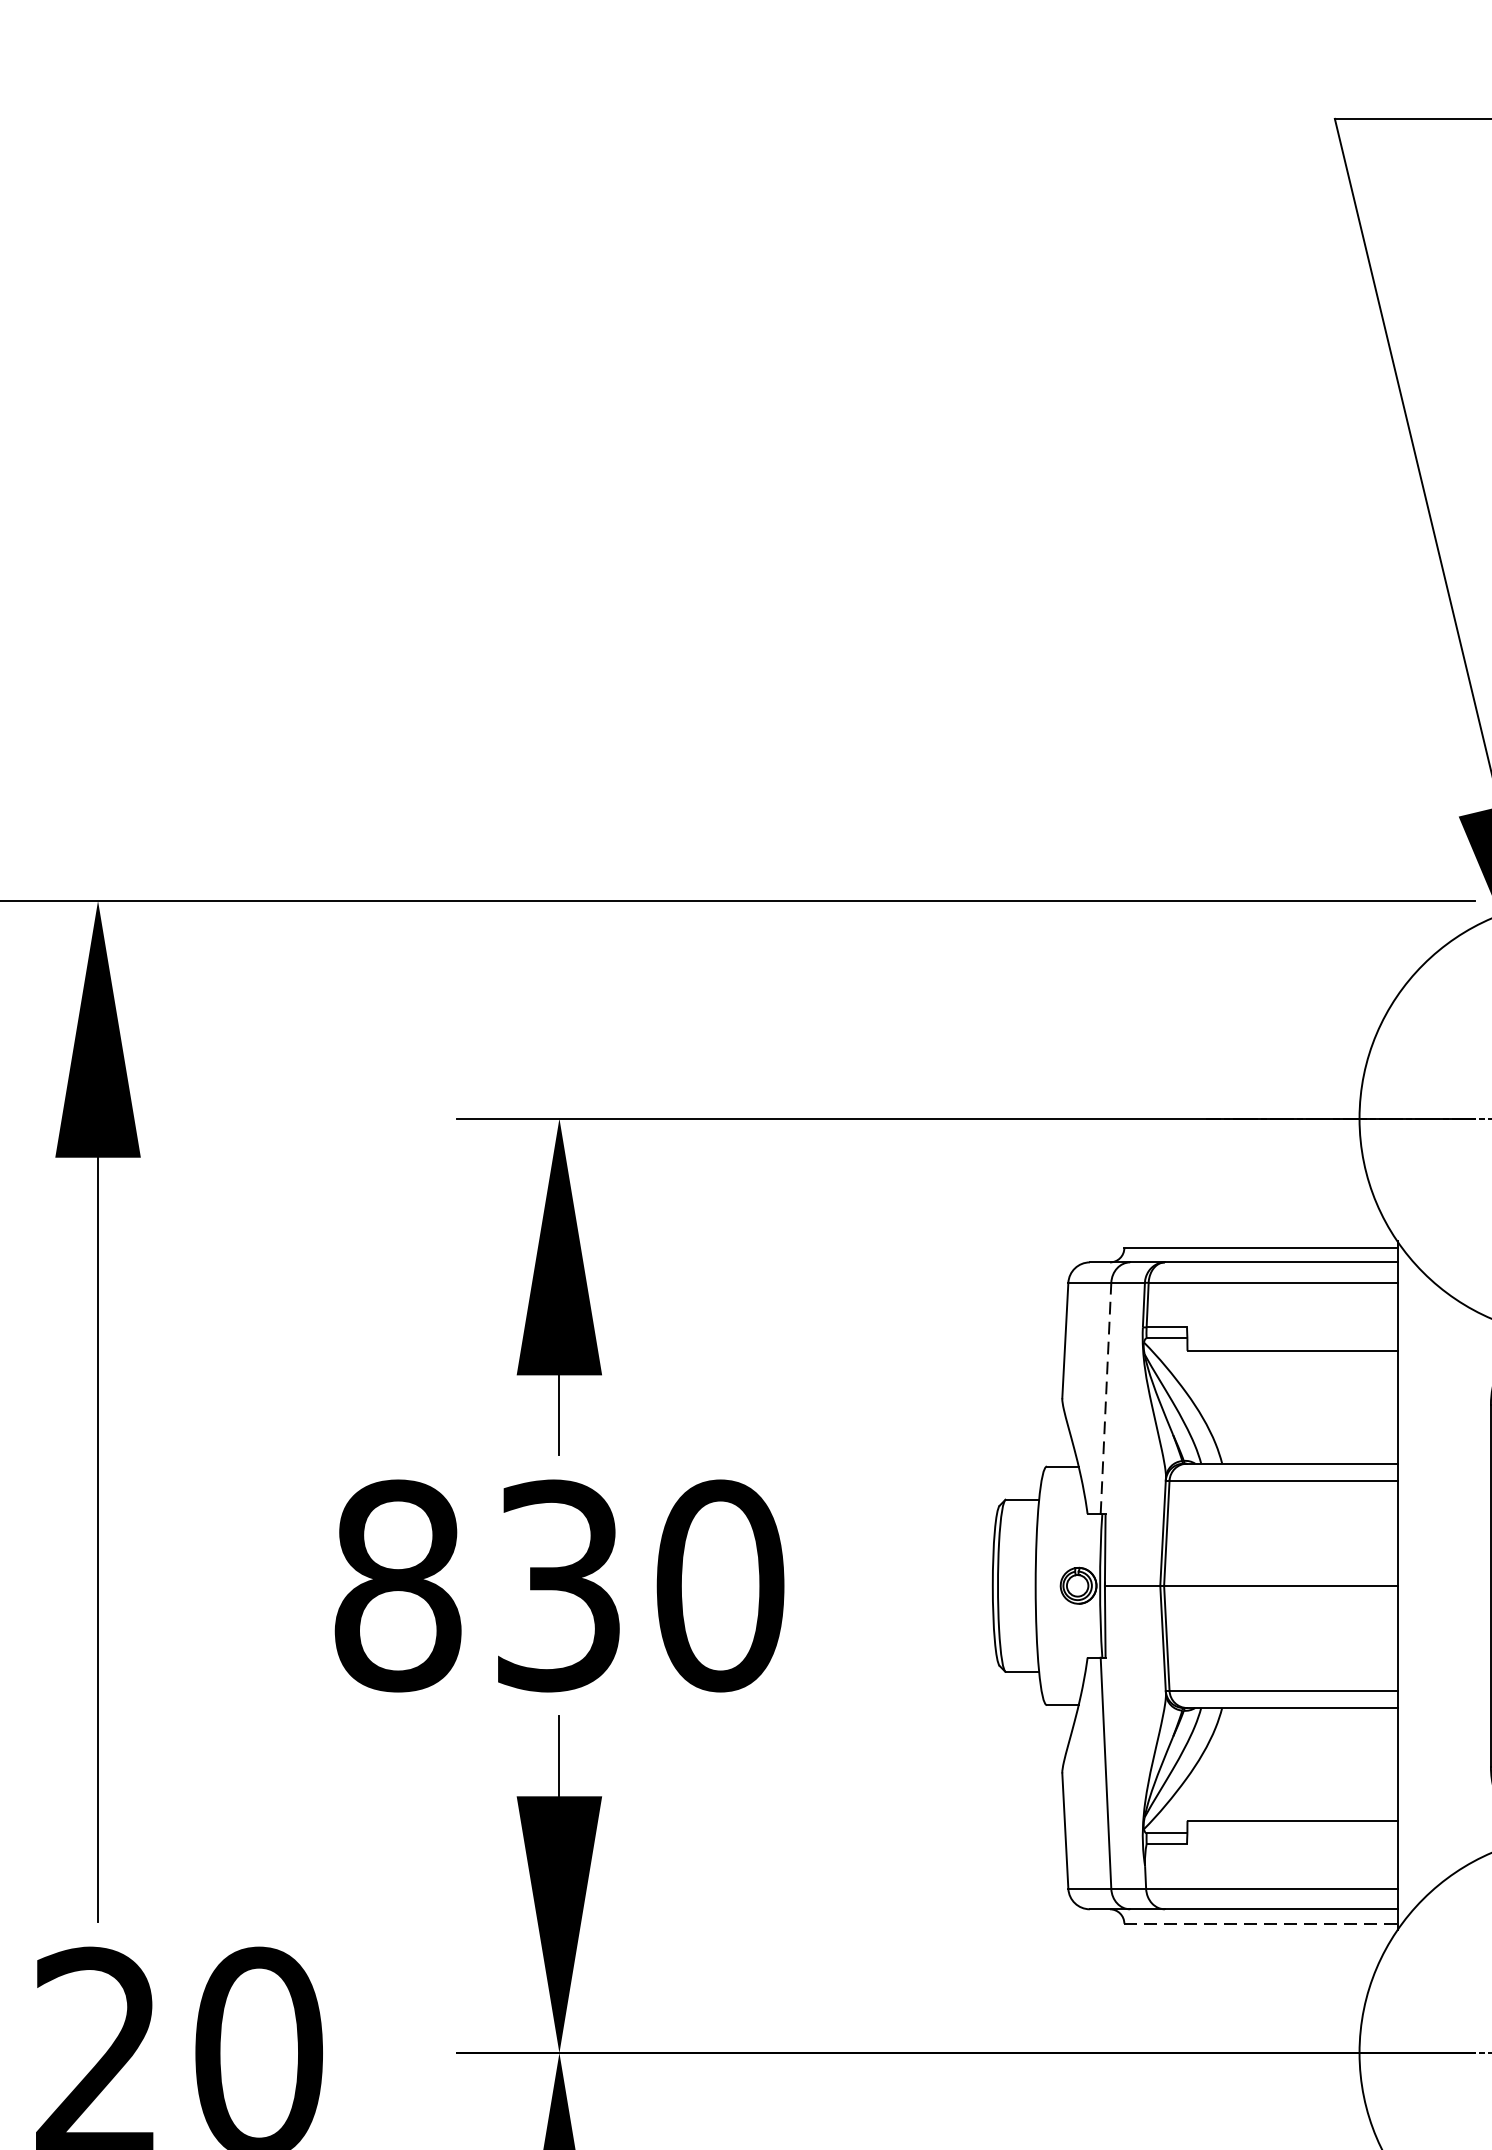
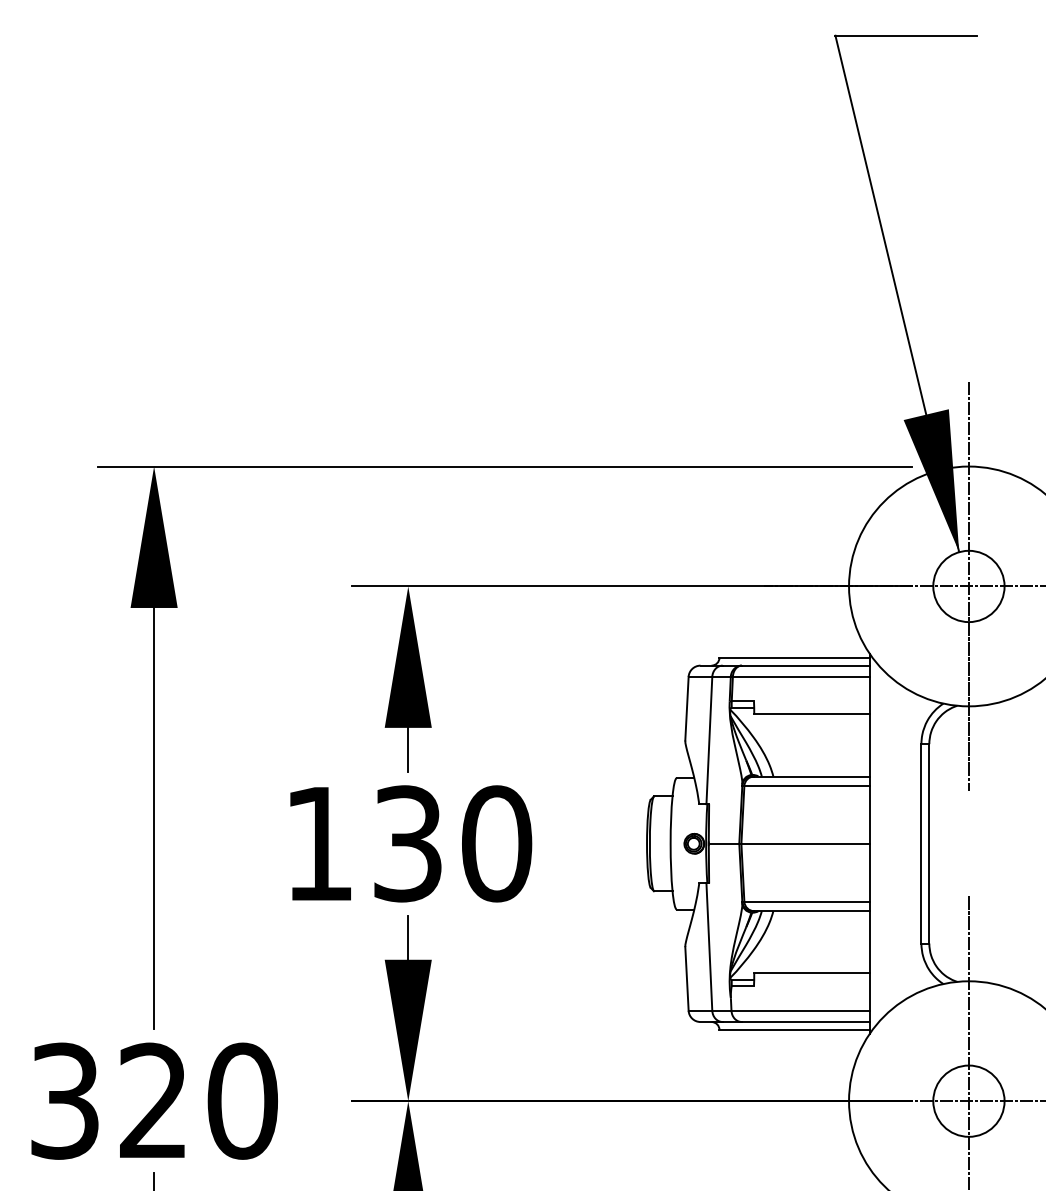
line: (1106, 1398) -> (709, 740), dashed -> solid
text: (398, 1585) -> (319, 843), 830 -> 130
line: (1262, 1922) -> (795, 1029), dashed -> solid

